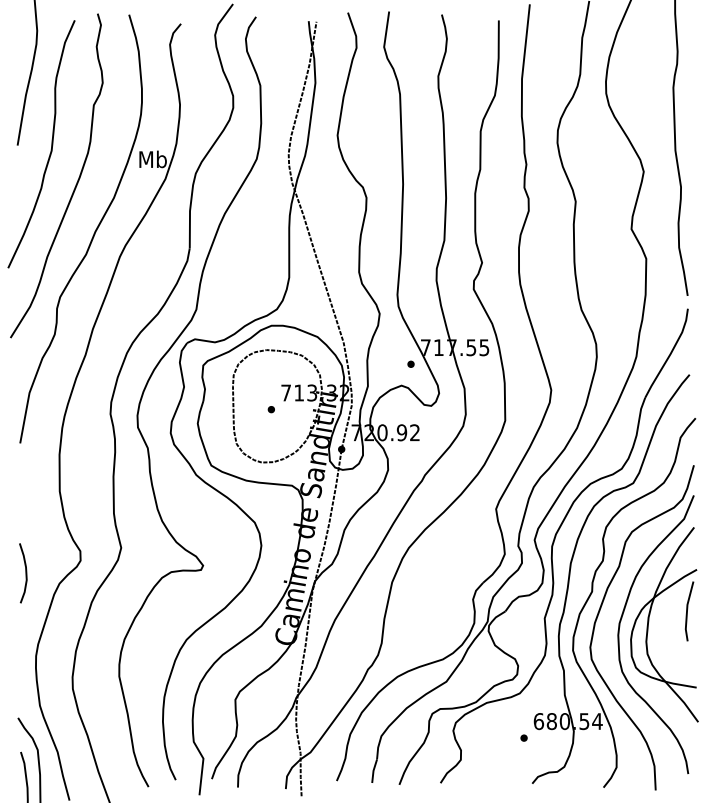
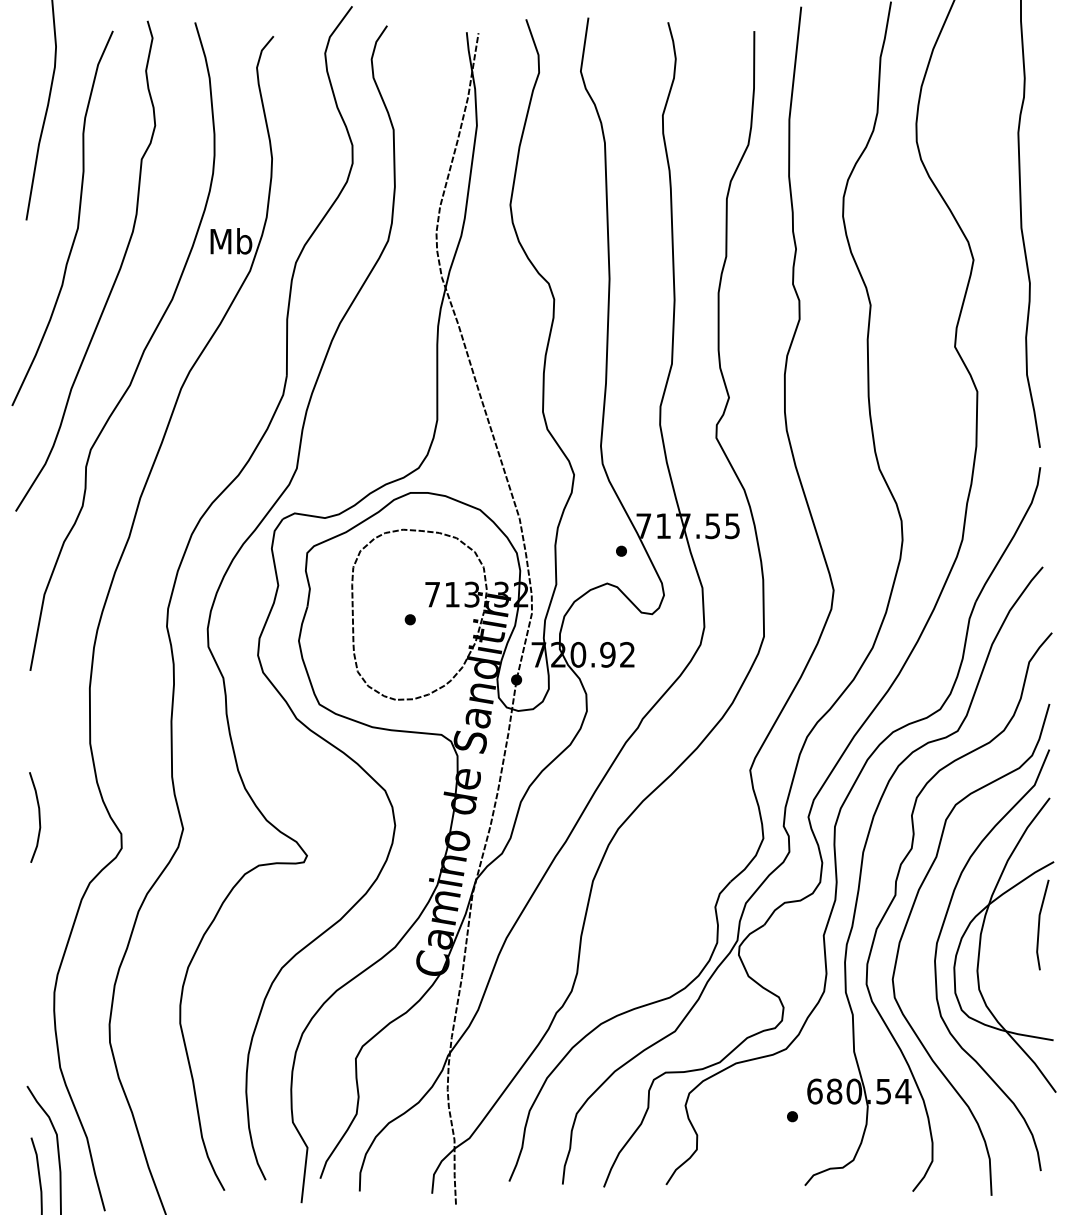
curve: (25, 573) -> (38, 817), moved

